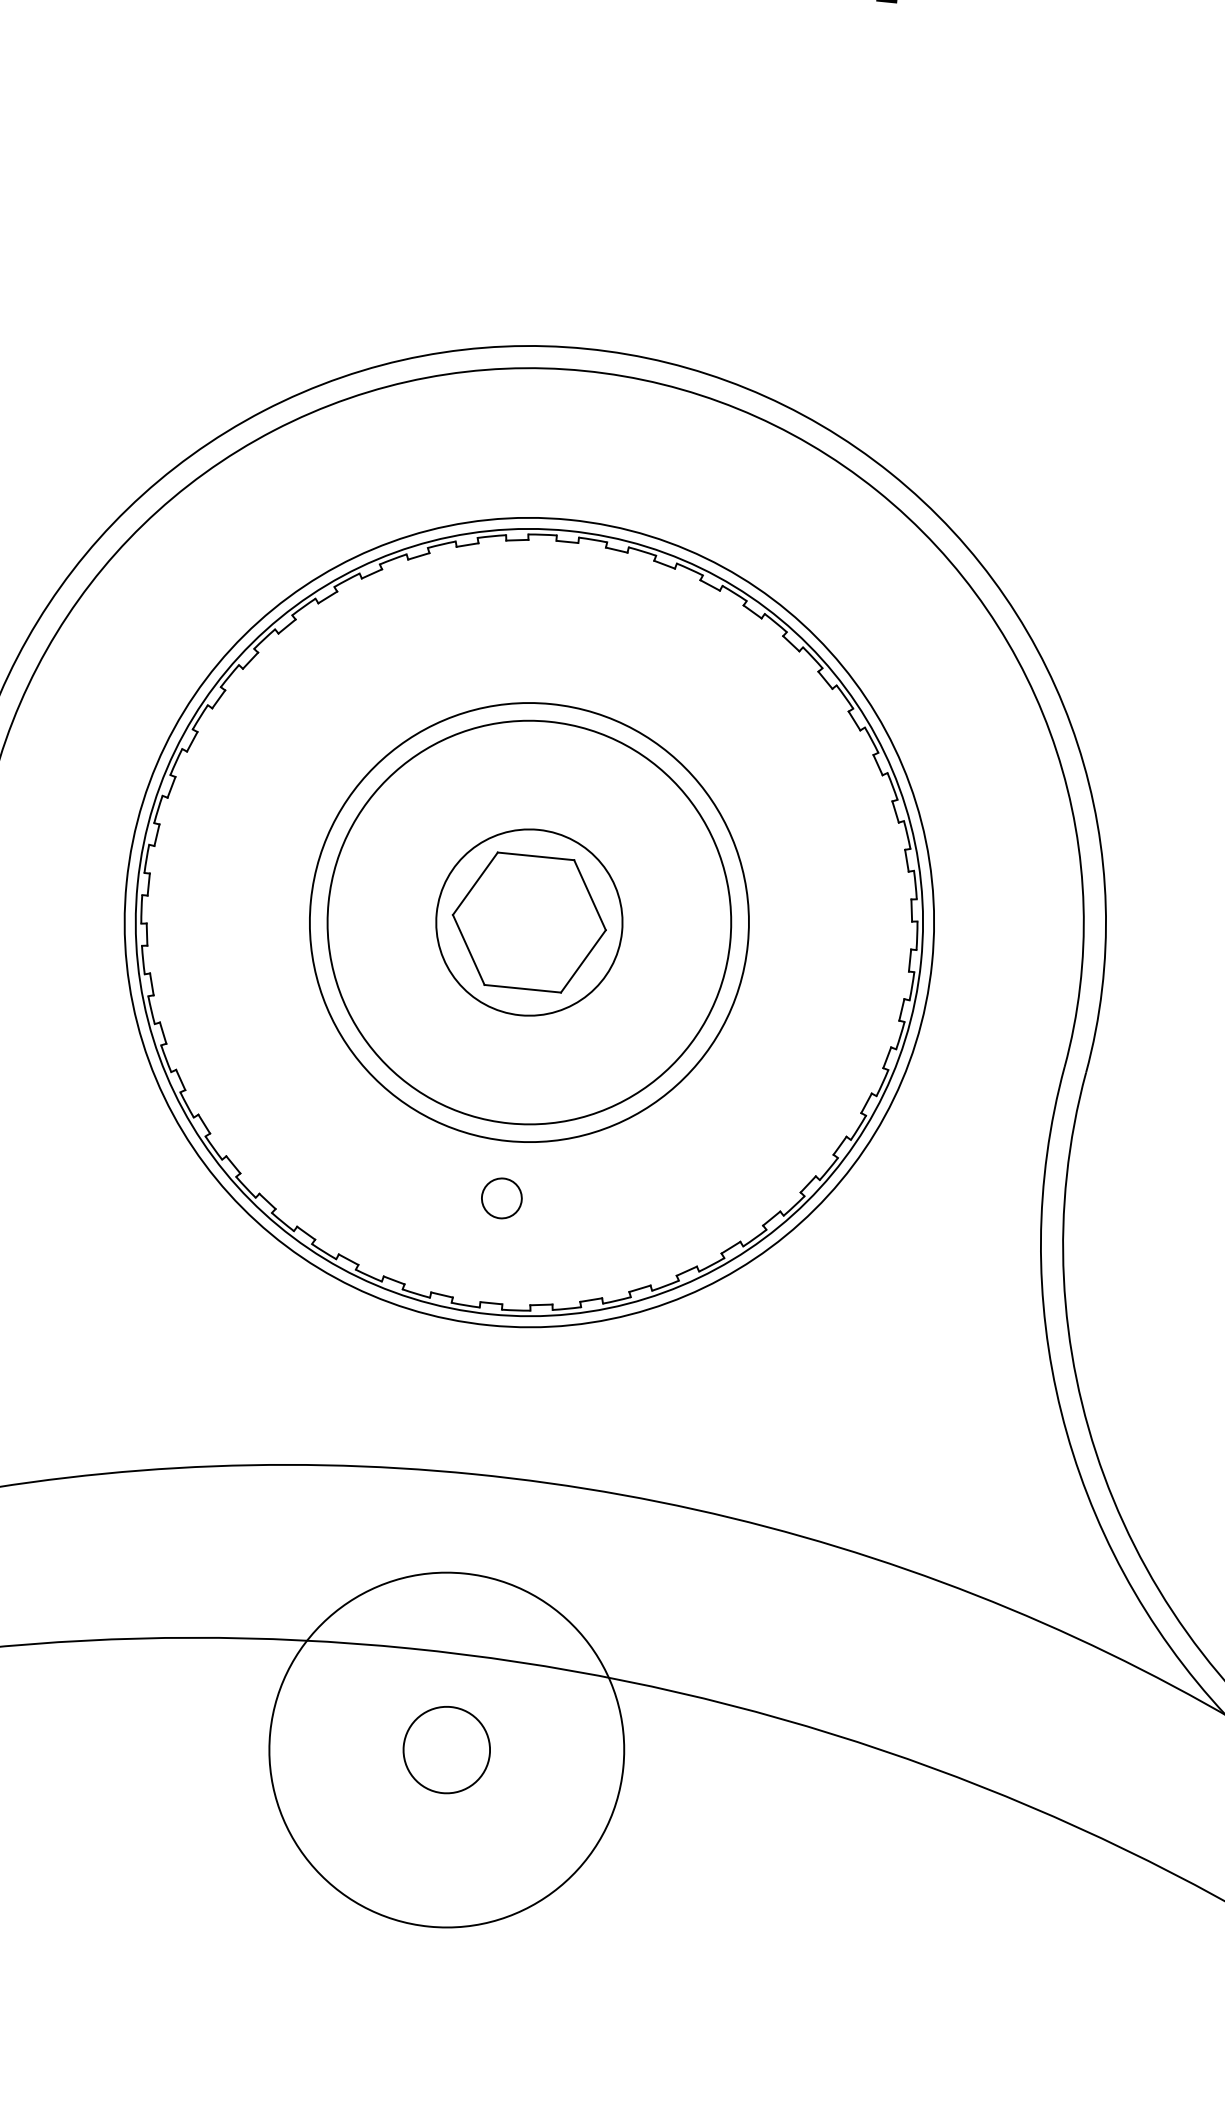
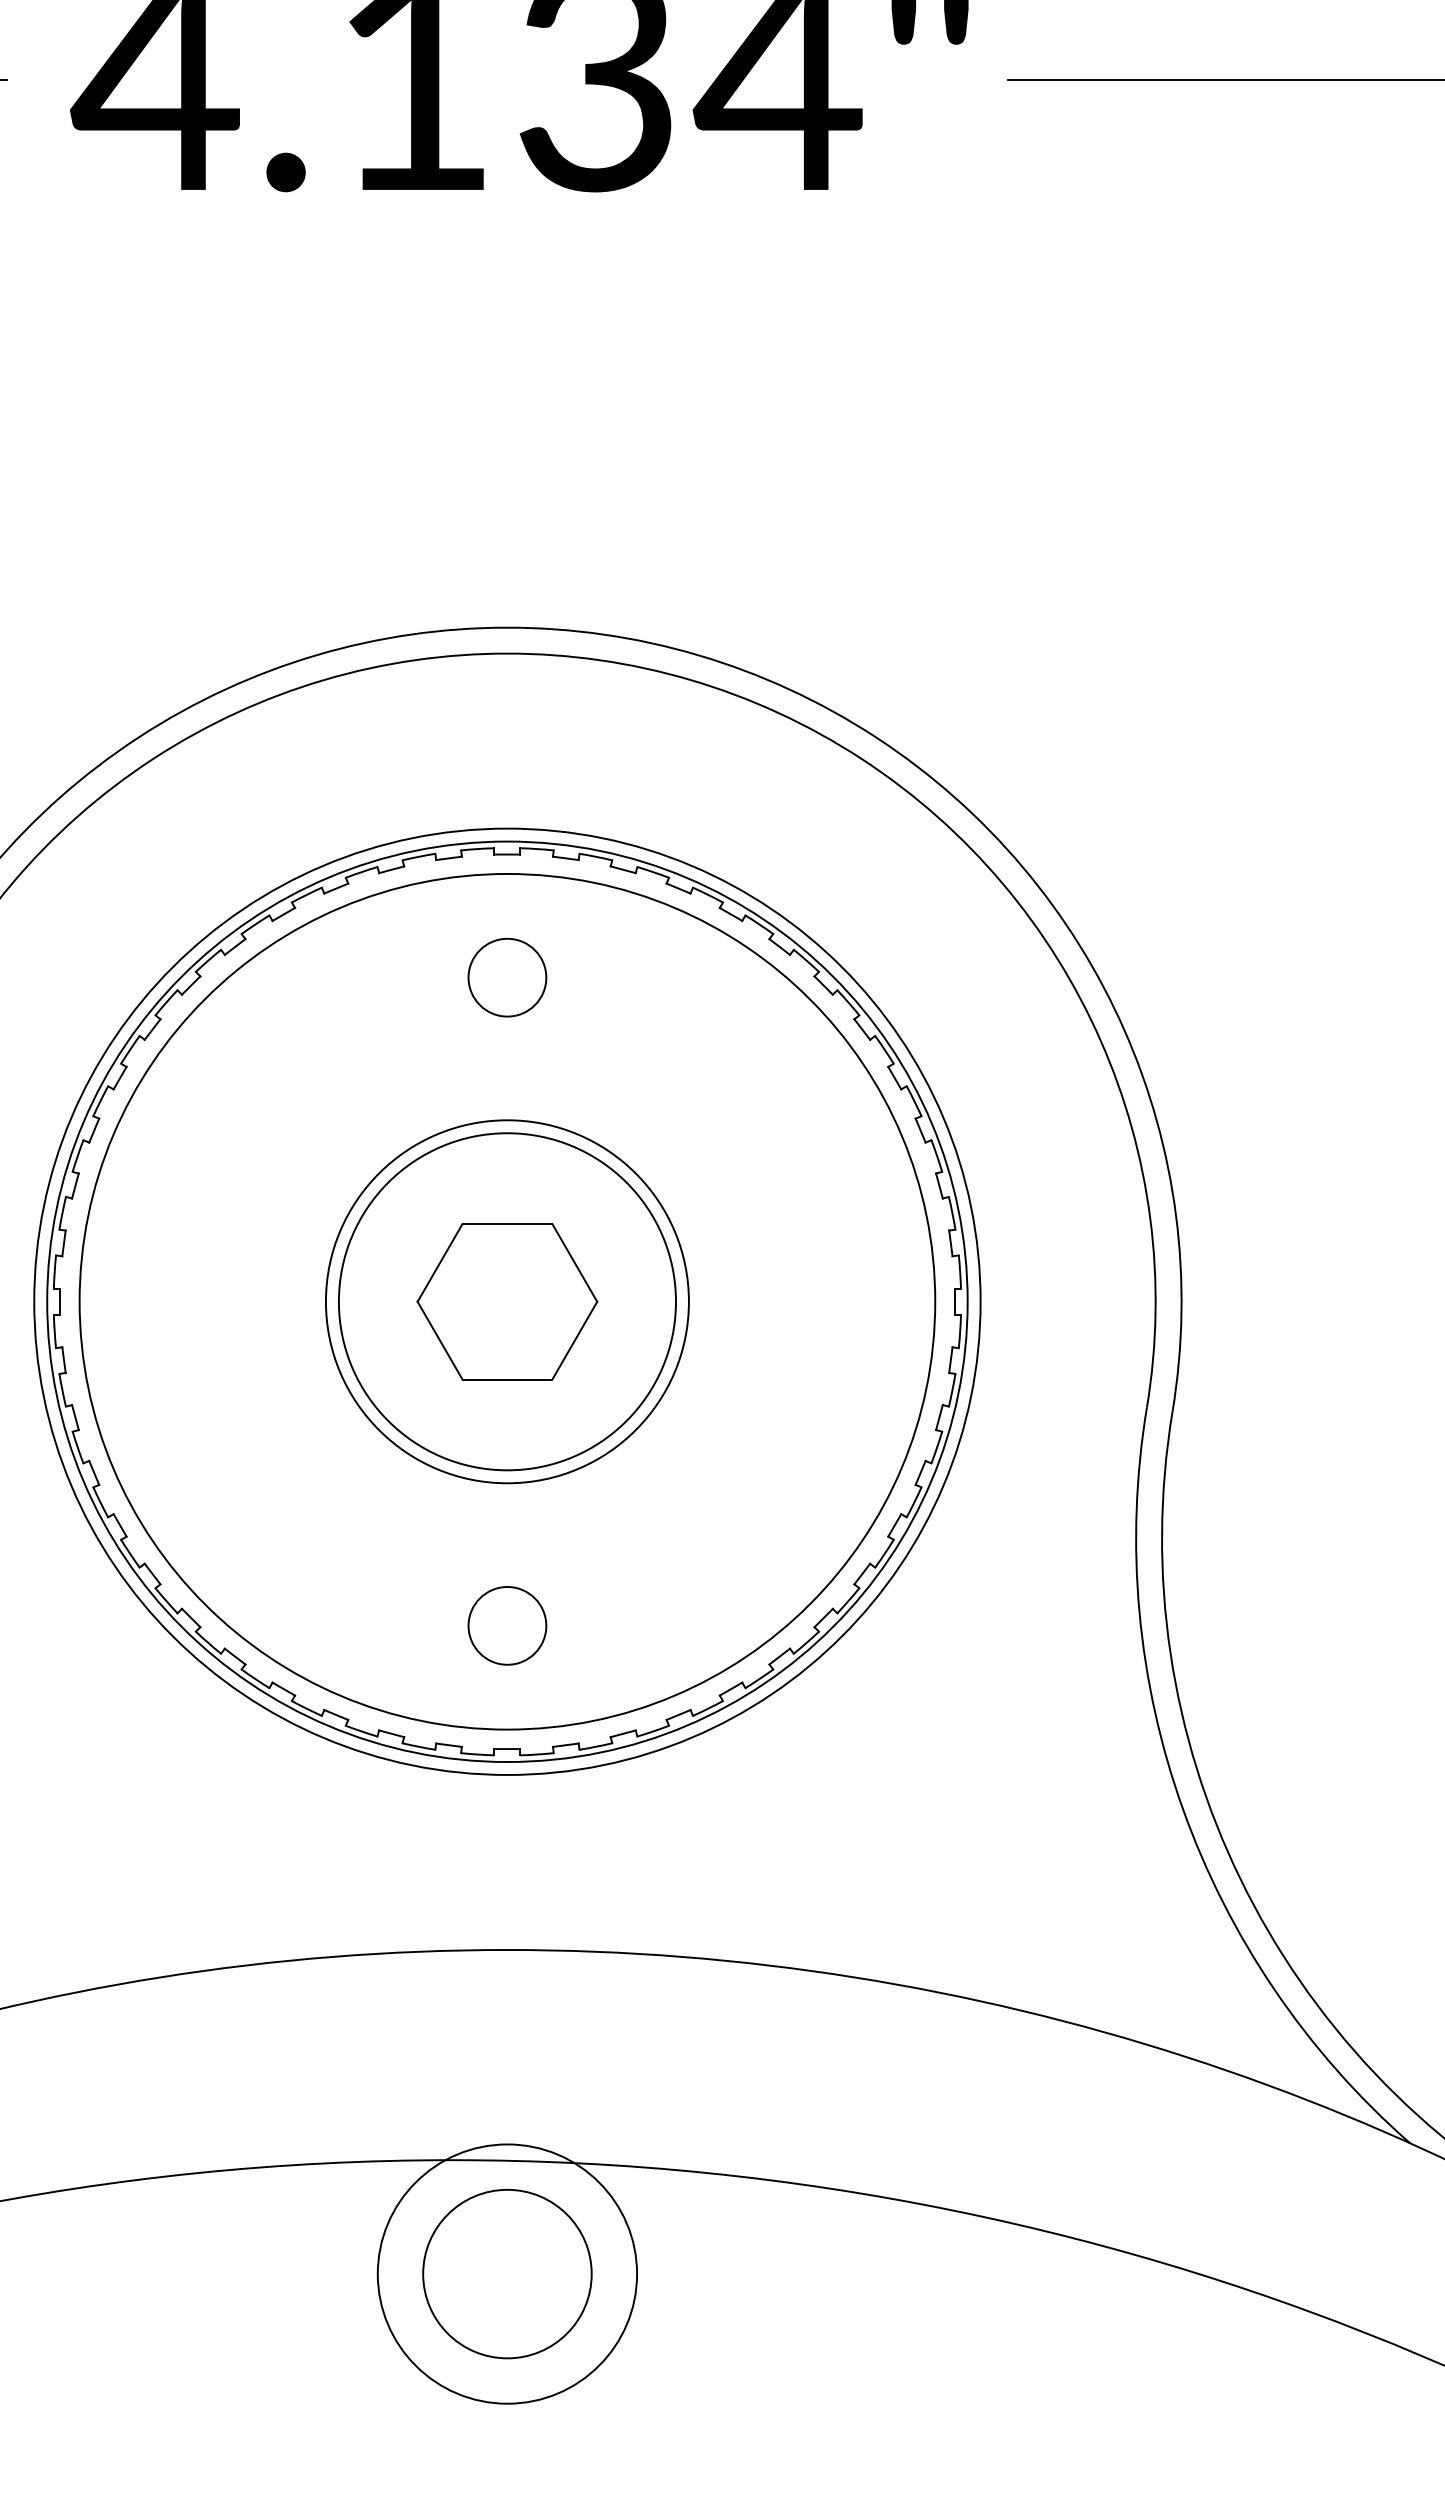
circle: (557, 646) -> (507, 977), added
circle: (528, 922) -> (506, 1301), size x0.71
circle: (528, 922) -> (506, 1301), size x1.67
circle: (529, 922) -> (507, 1301), size x1.67
circle: (501, 1198) -> (507, 1625), size x1.67
circle: (446, 1749) -> (507, 2273), size x0.62
circle: (446, 1749) -> (507, 2273), size x1.67

